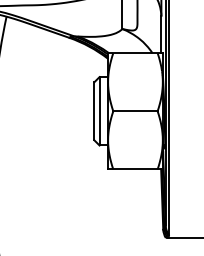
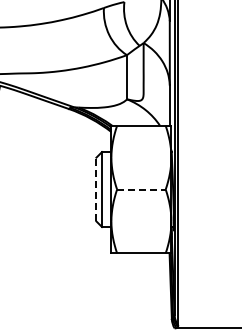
line: (94, 111) -> (96, 189), solid -> dashed
line: (135, 111) -> (141, 189), solid -> dashed

